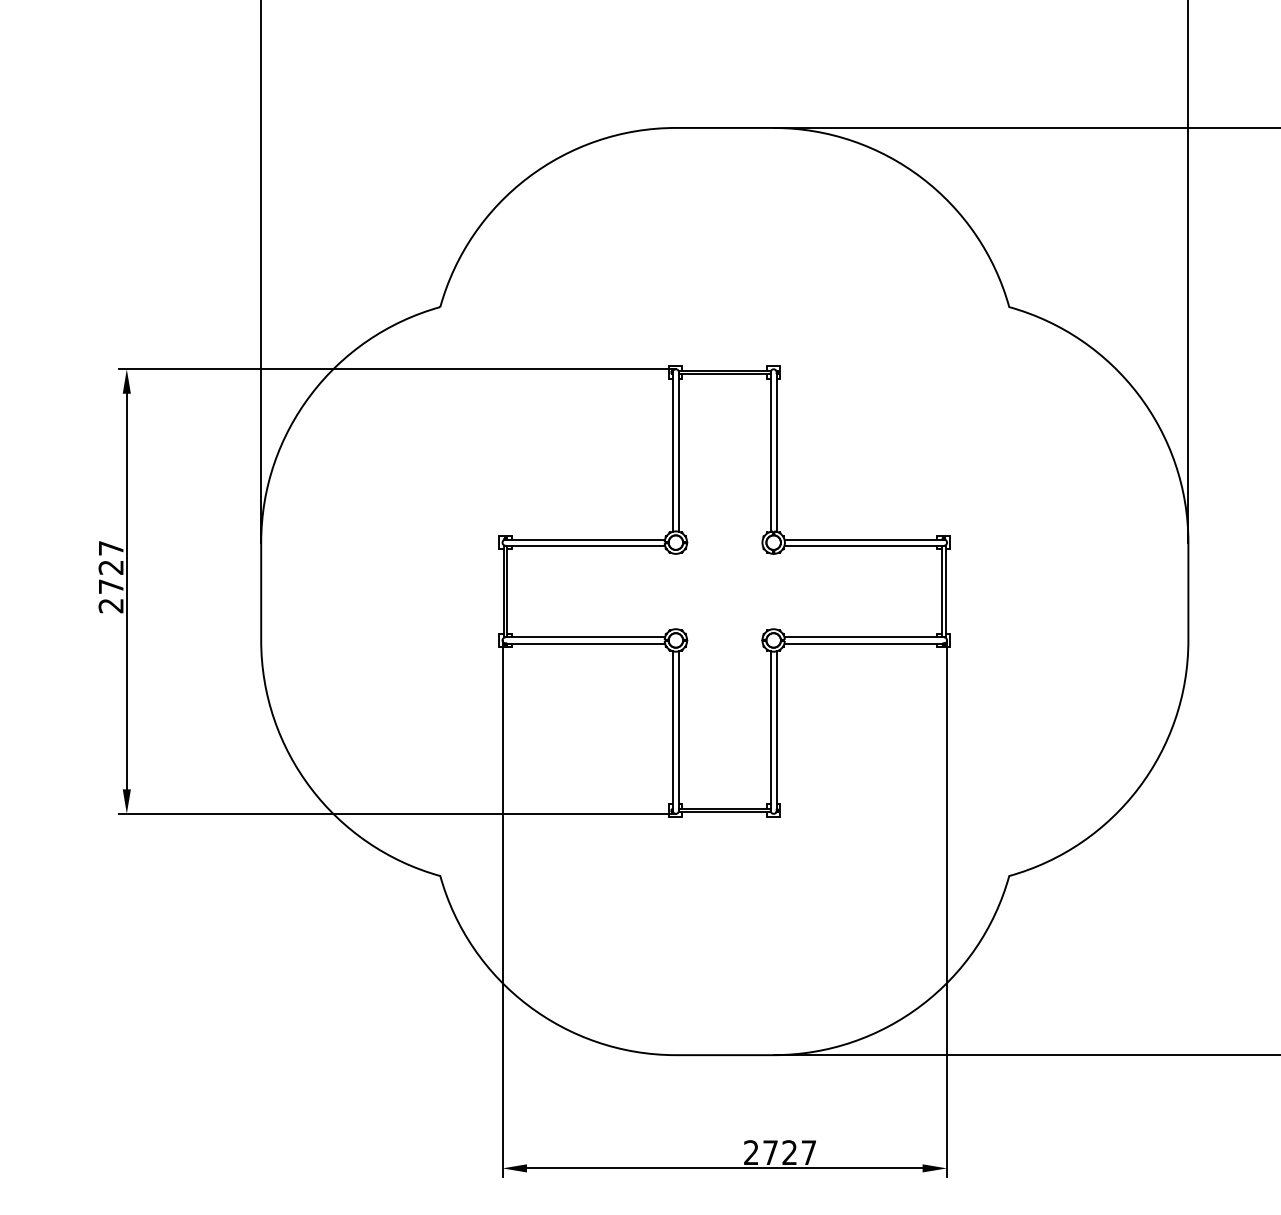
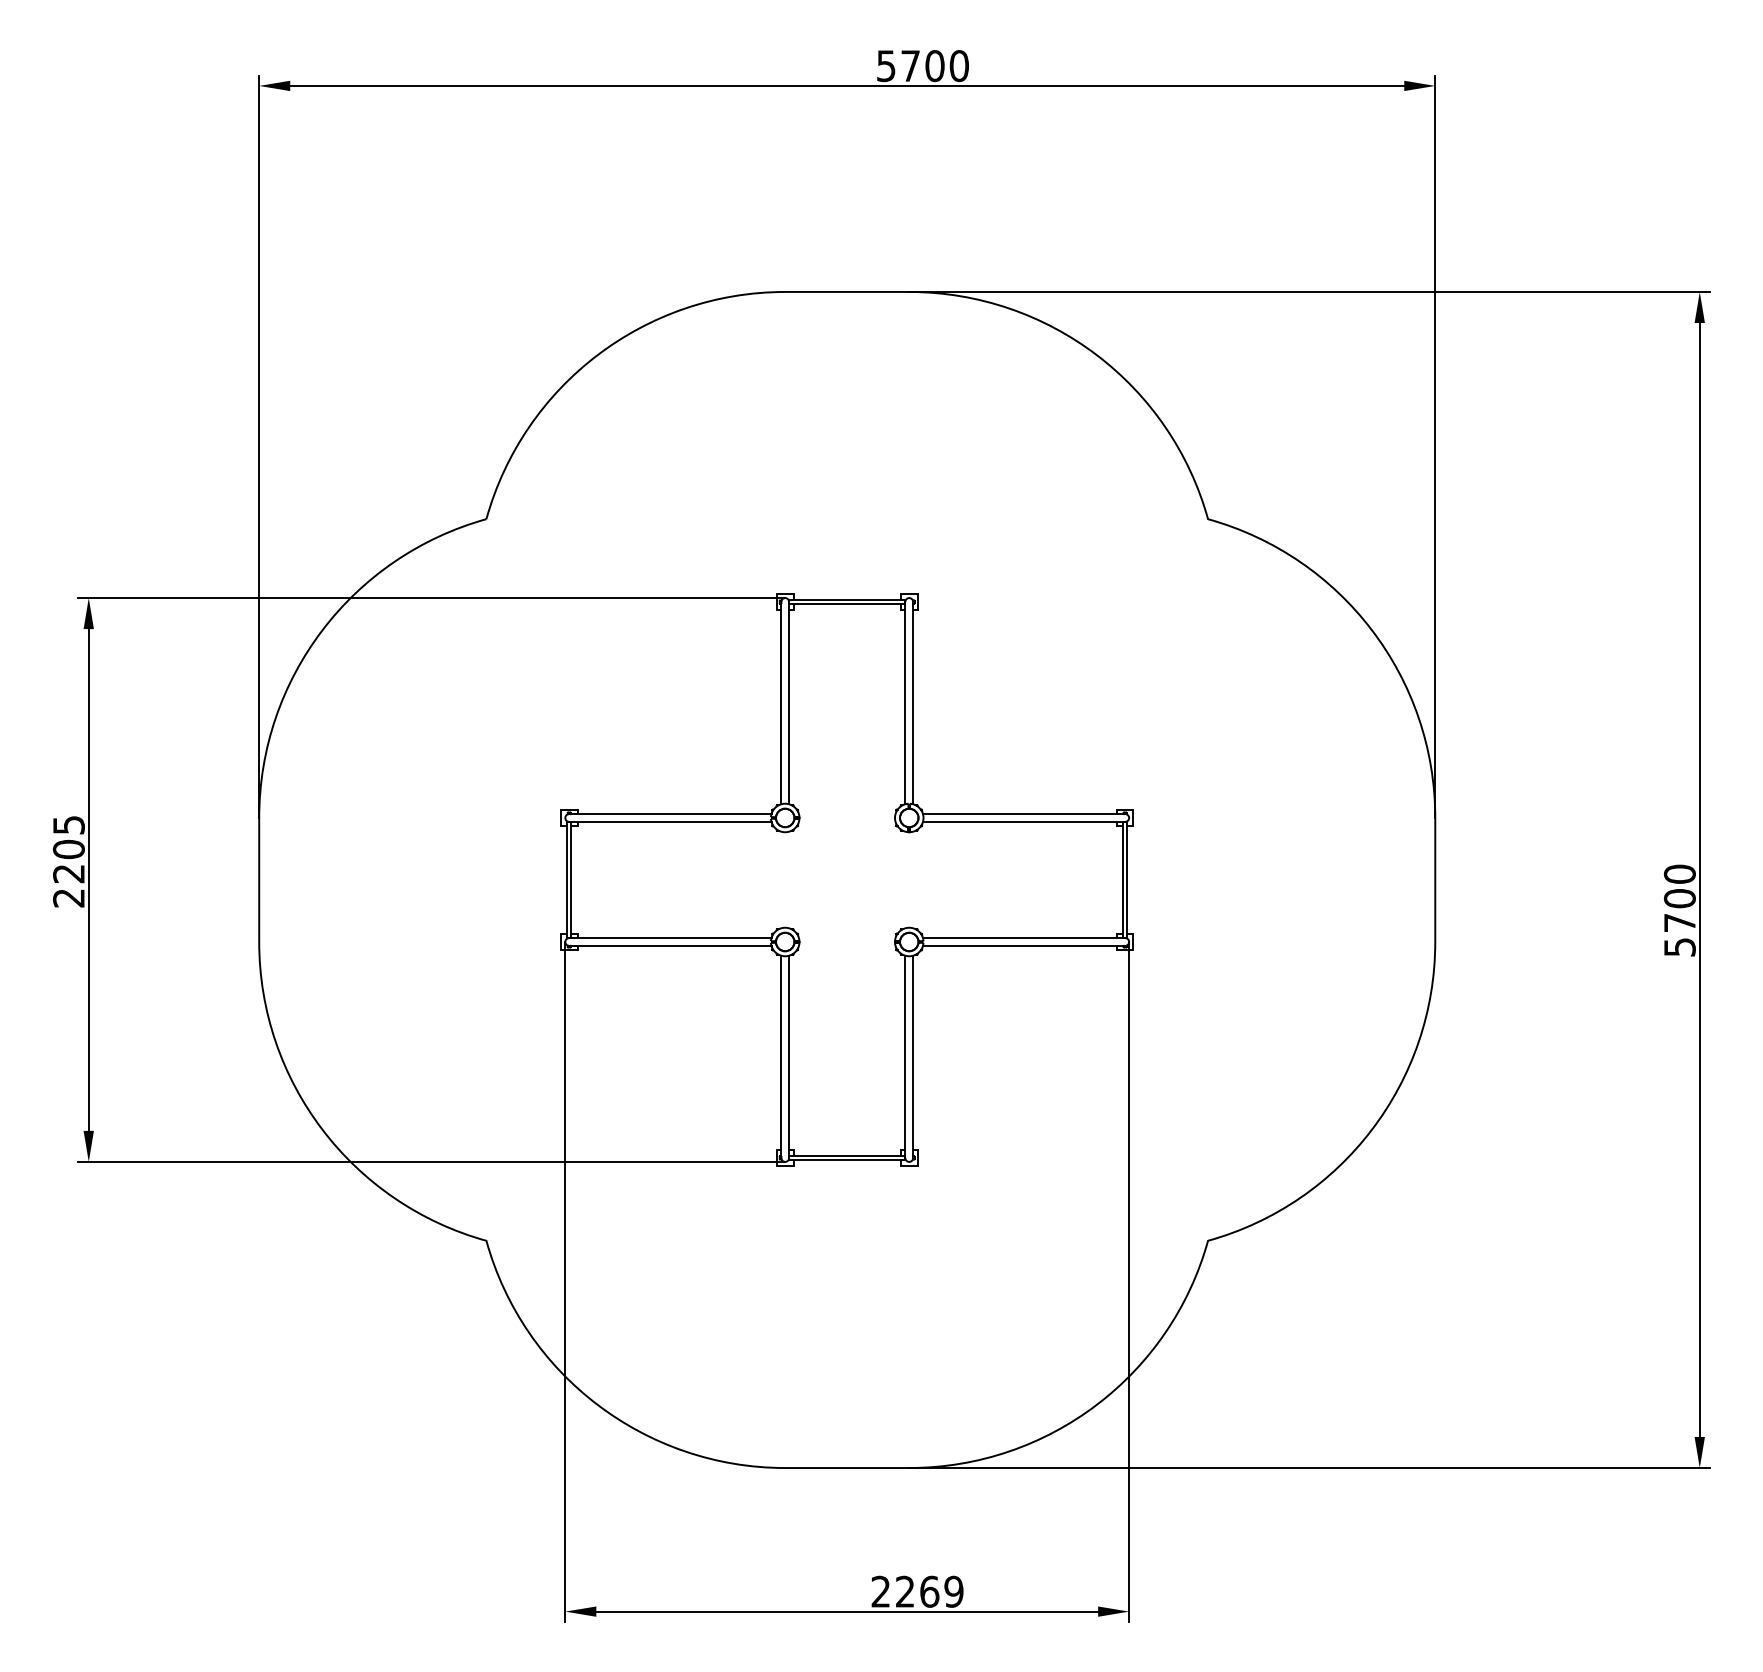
text: (110, 567) -> (68, 849), 2727 -> 2205
text: (789, 1152) -> (929, 1591), 2727 -> 2269

